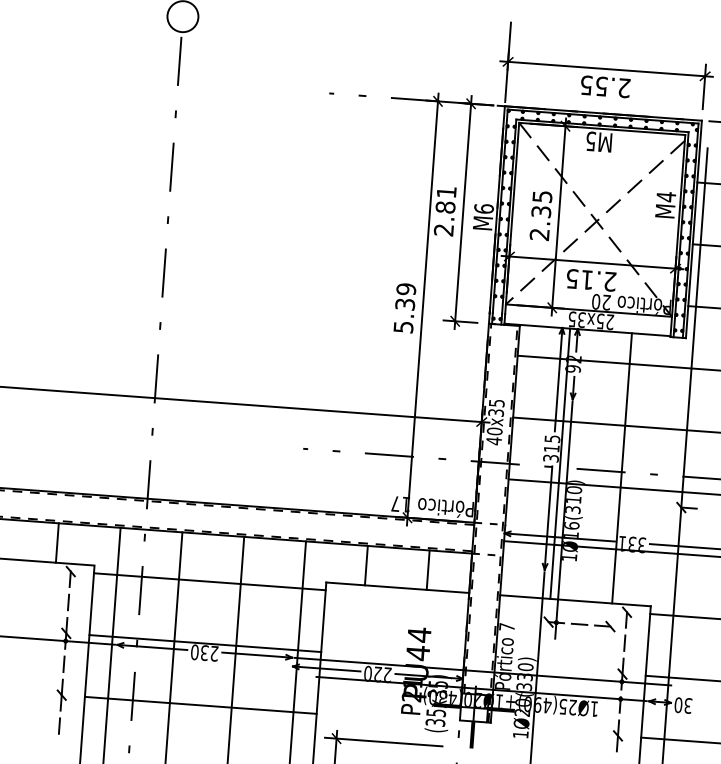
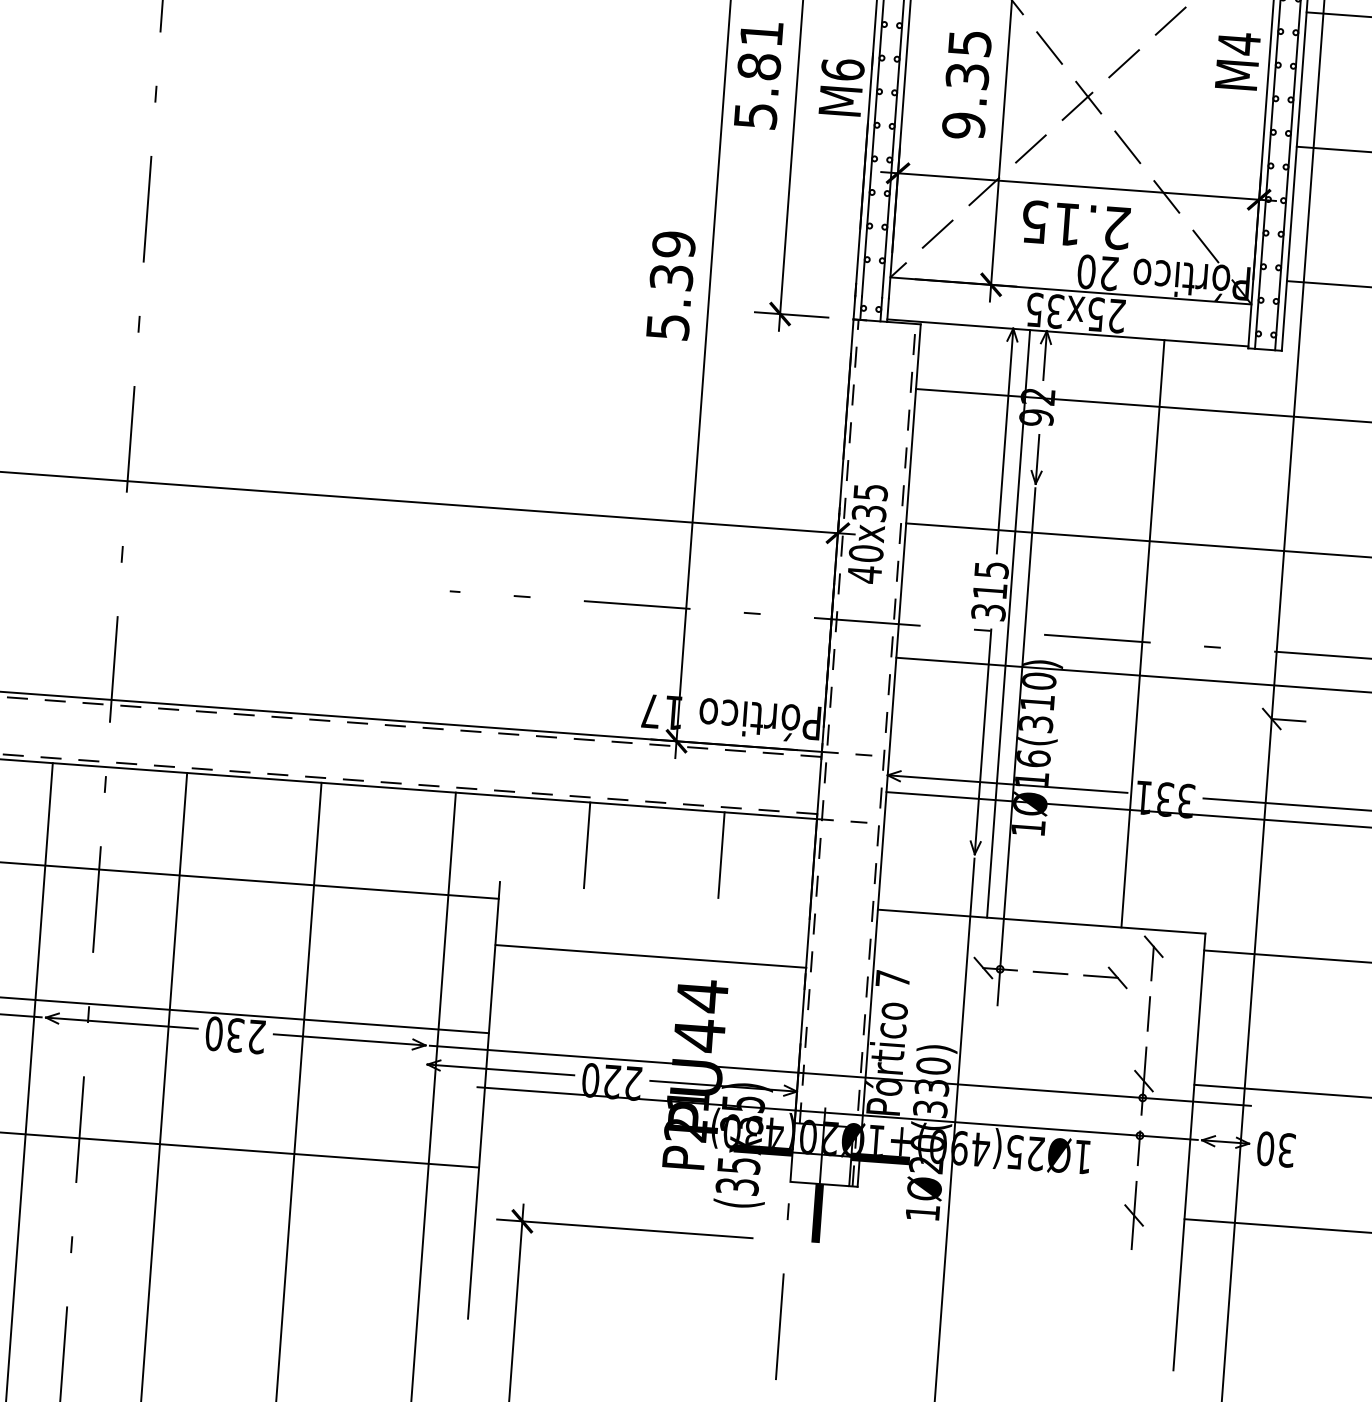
text: (443, 230) -> (754, 116), 2.81 -> 5.81
text: (539, 234) -> (963, 125), 2.35 -> 9.35
line: (397, 587) -> (650, 955), moved

